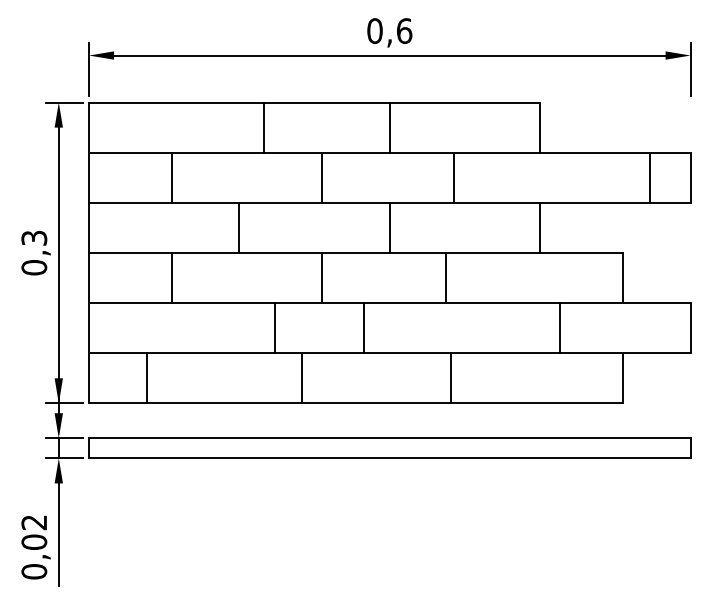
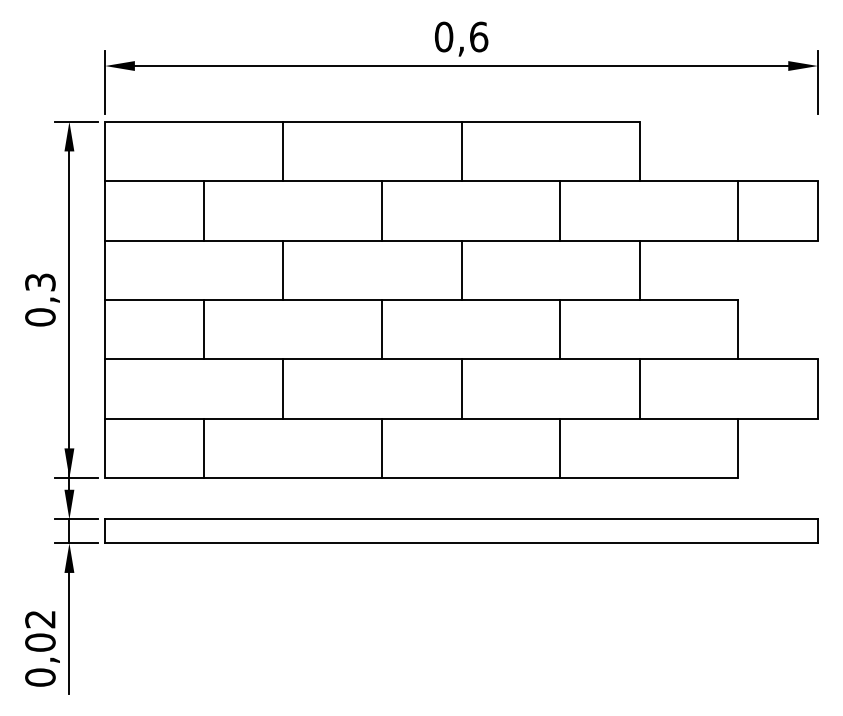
line: (264, 127) -> (283, 151), moved
line: (453, 177) -> (559, 210), moved
line: (650, 177) -> (738, 210), moved
line: (445, 277) -> (559, 328), moved
line: (275, 328) -> (283, 389), moved
line: (363, 328) -> (461, 389), moved
line: (560, 328) -> (640, 389), moved
line: (147, 378) -> (204, 448), moved
line: (302, 378) -> (381, 448), moved
line: (450, 378) -> (559, 448), moved

